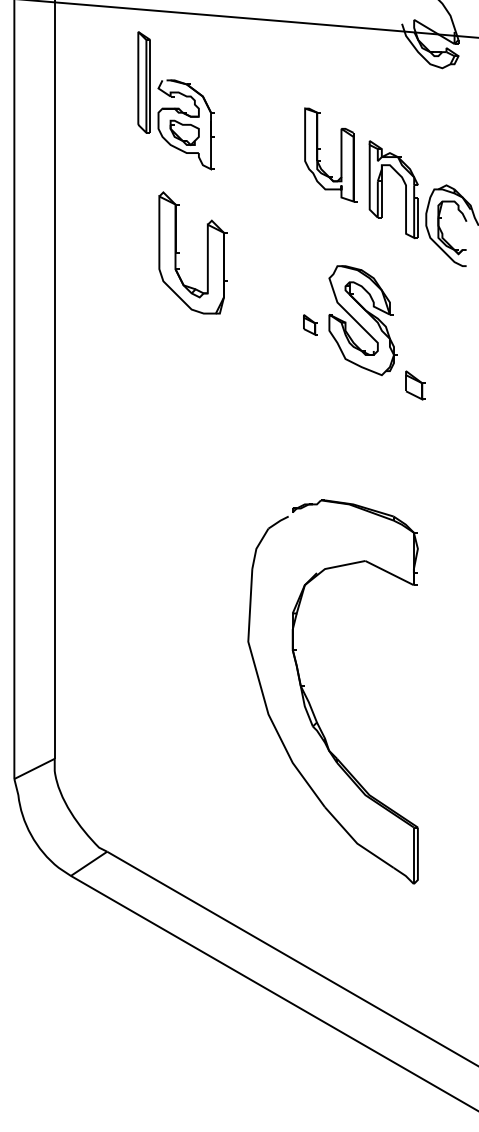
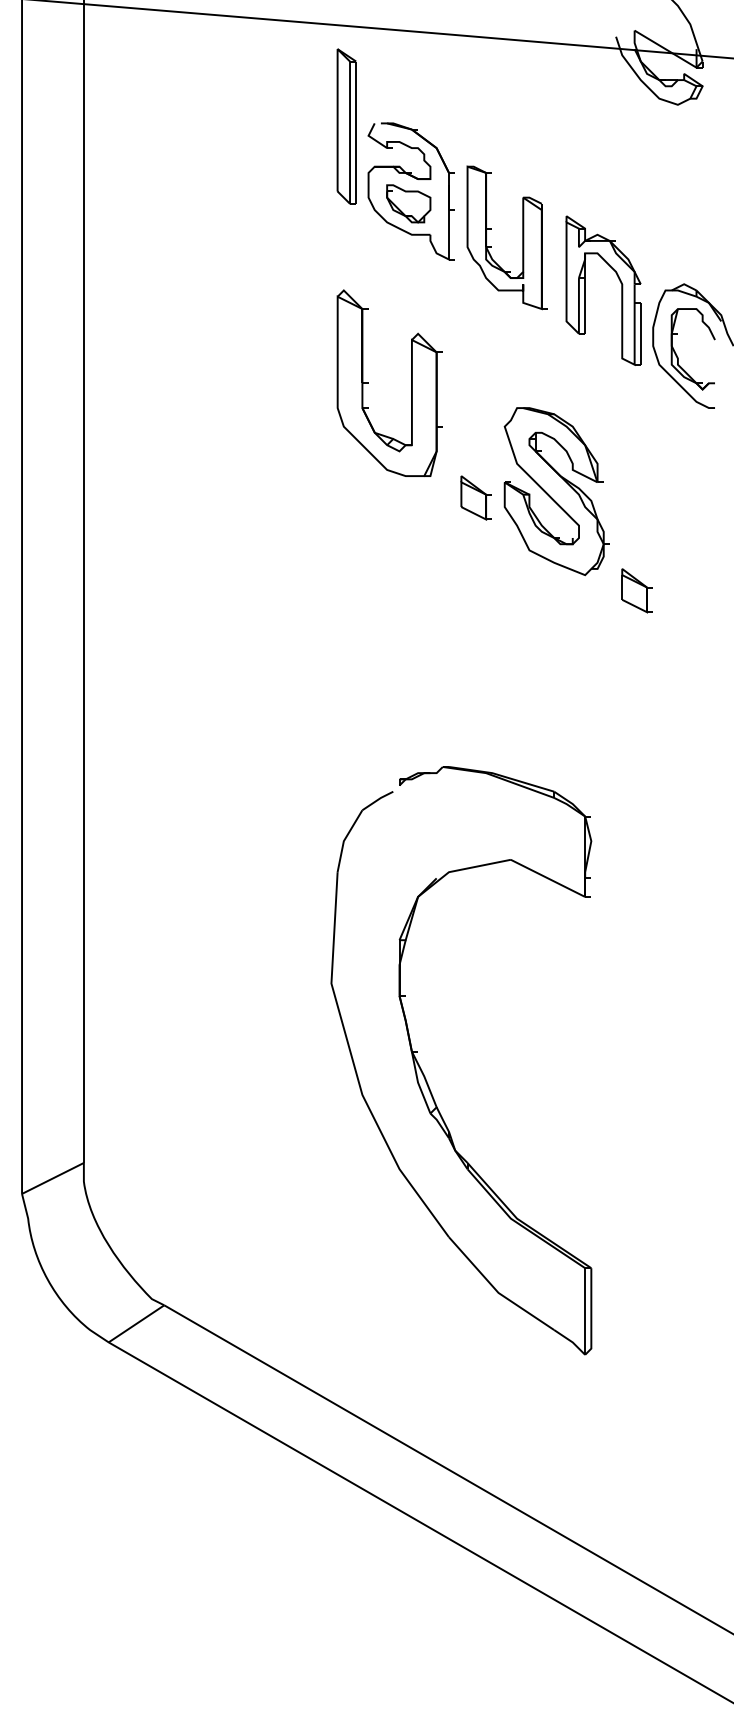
part: (175, 100) -> (394, 154), moved
part: (179, 252) -> (368, 382), moved
part: (310, 324) -> (475, 497), size x1.43
part: (310, 703) -> (426, 1078), moved

